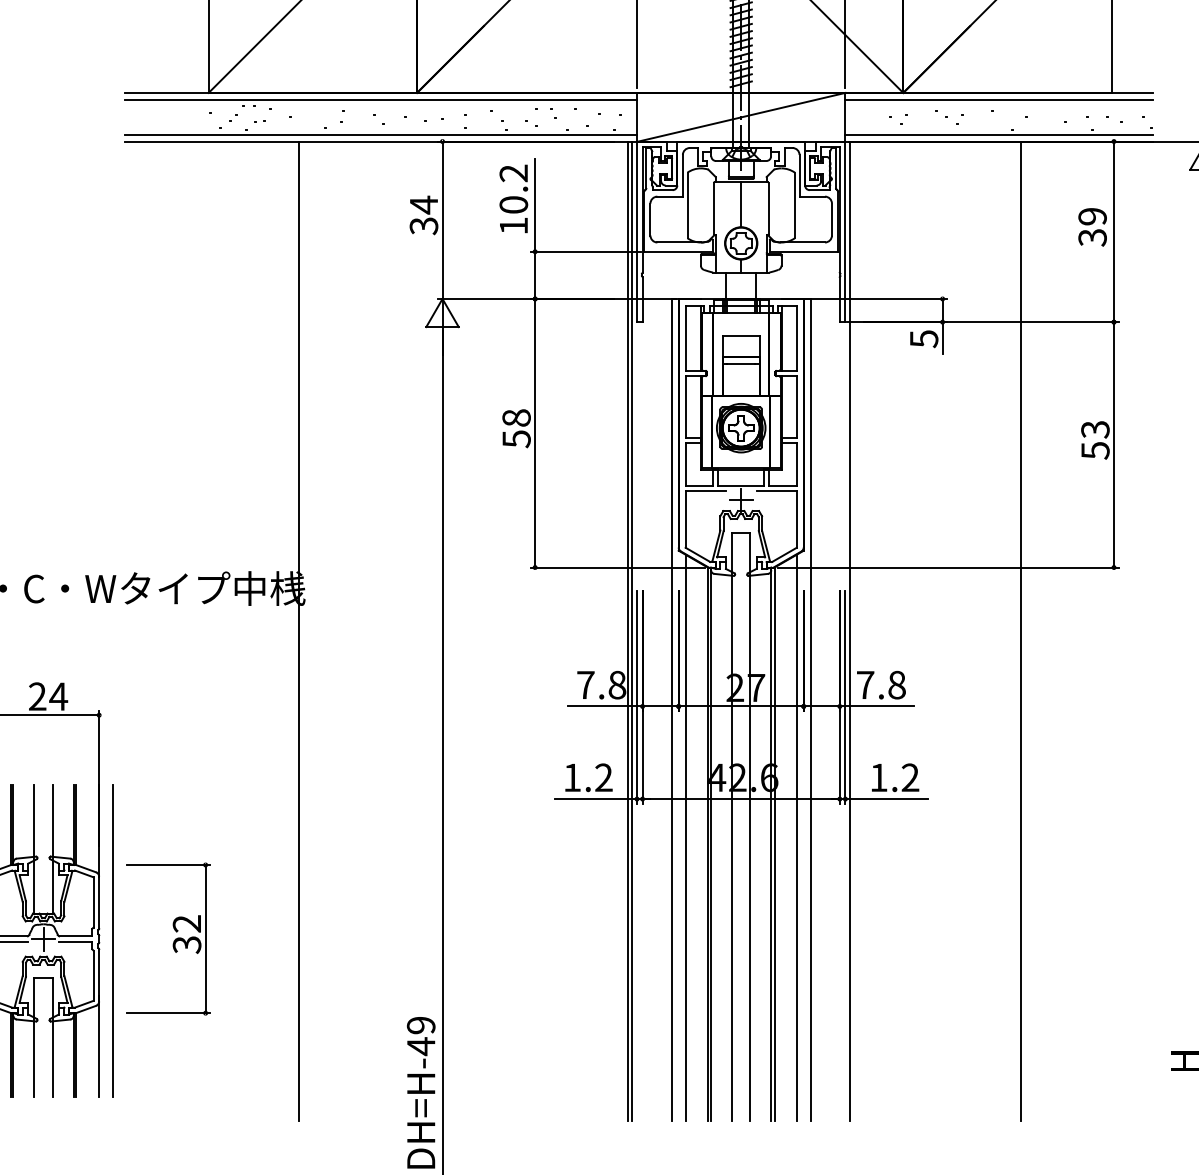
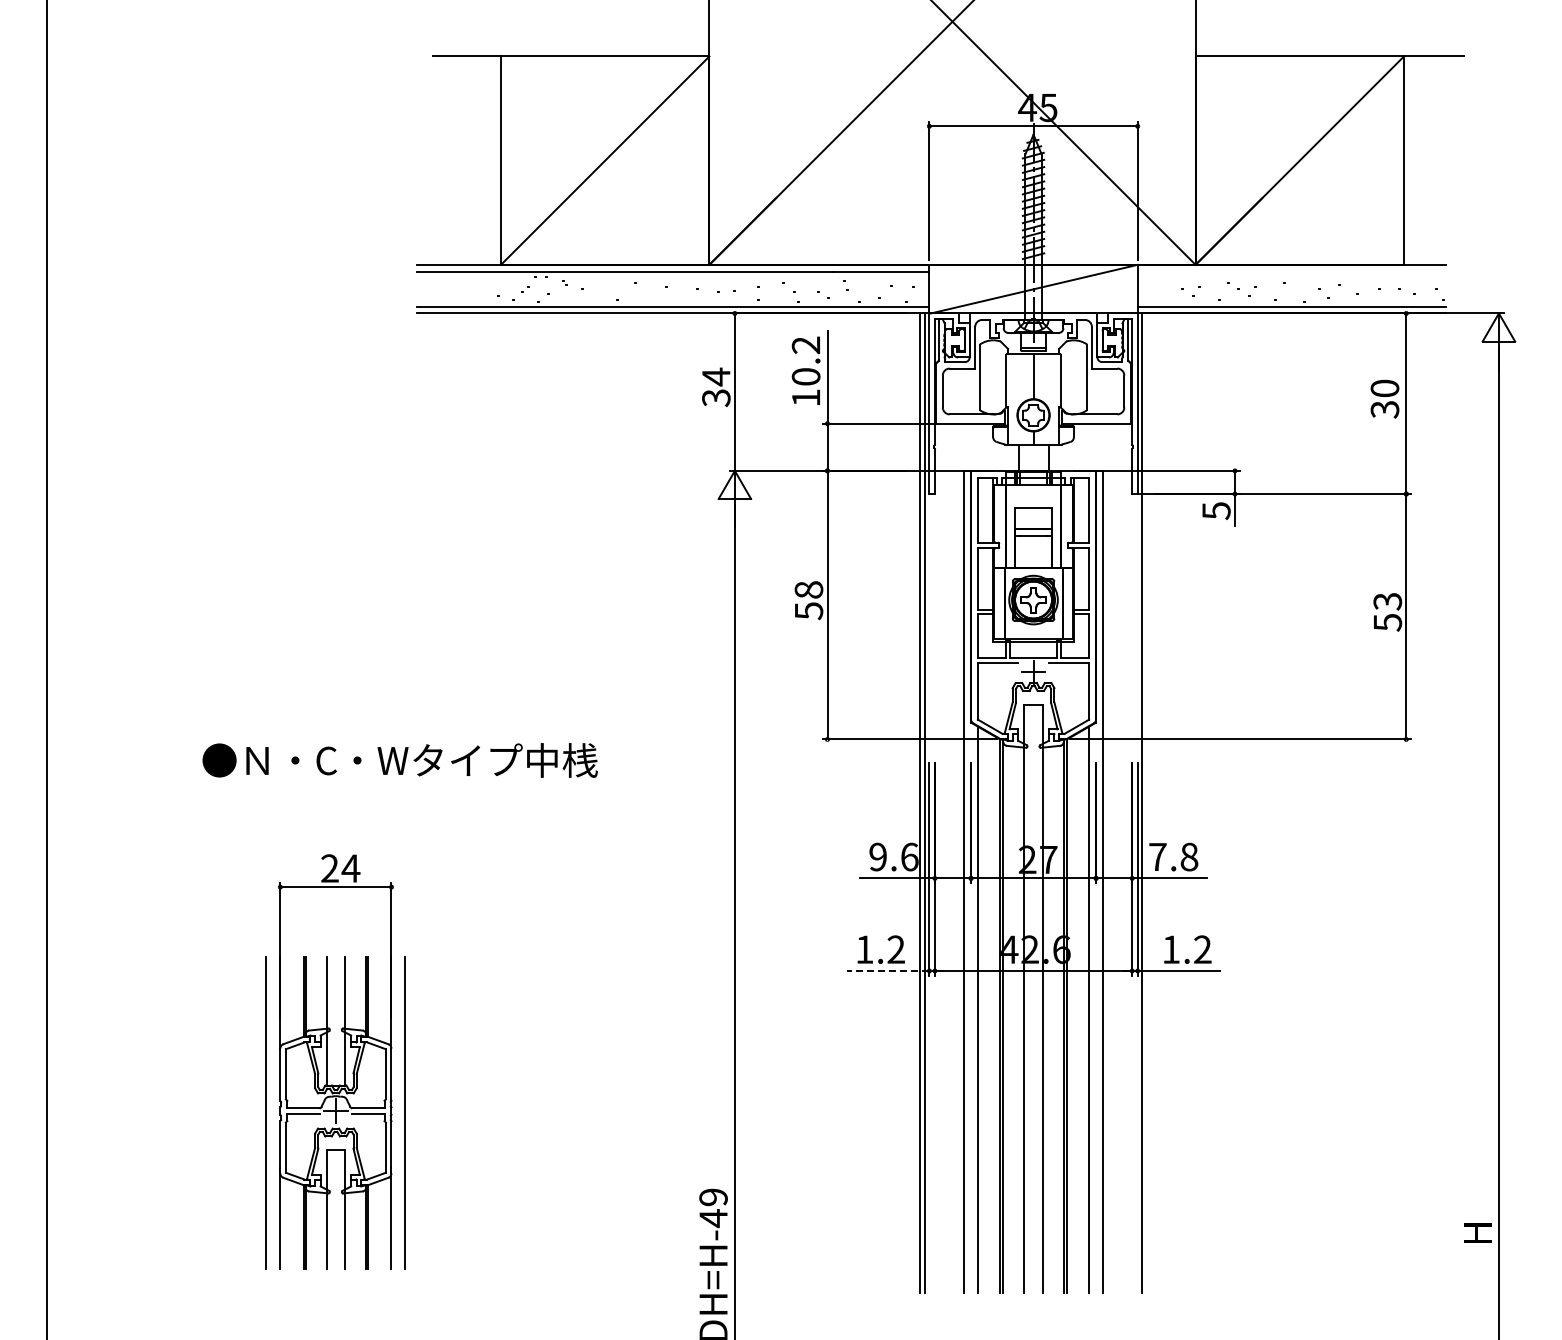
line: (999, 99) -> (1291, 271), removed
text: (1092, 216) -> (1384, 388), 39 -> 30
line: (299, 630) -> (591, 802), removed
line: (1021, 630) -> (1313, 802), removed
text: (601, 684) -> (893, 856), 7.8 -> 9.6
line: (595, 799) -> (887, 971), solid -> dashed
part: (168, 938) -> (460, 1110), removed

